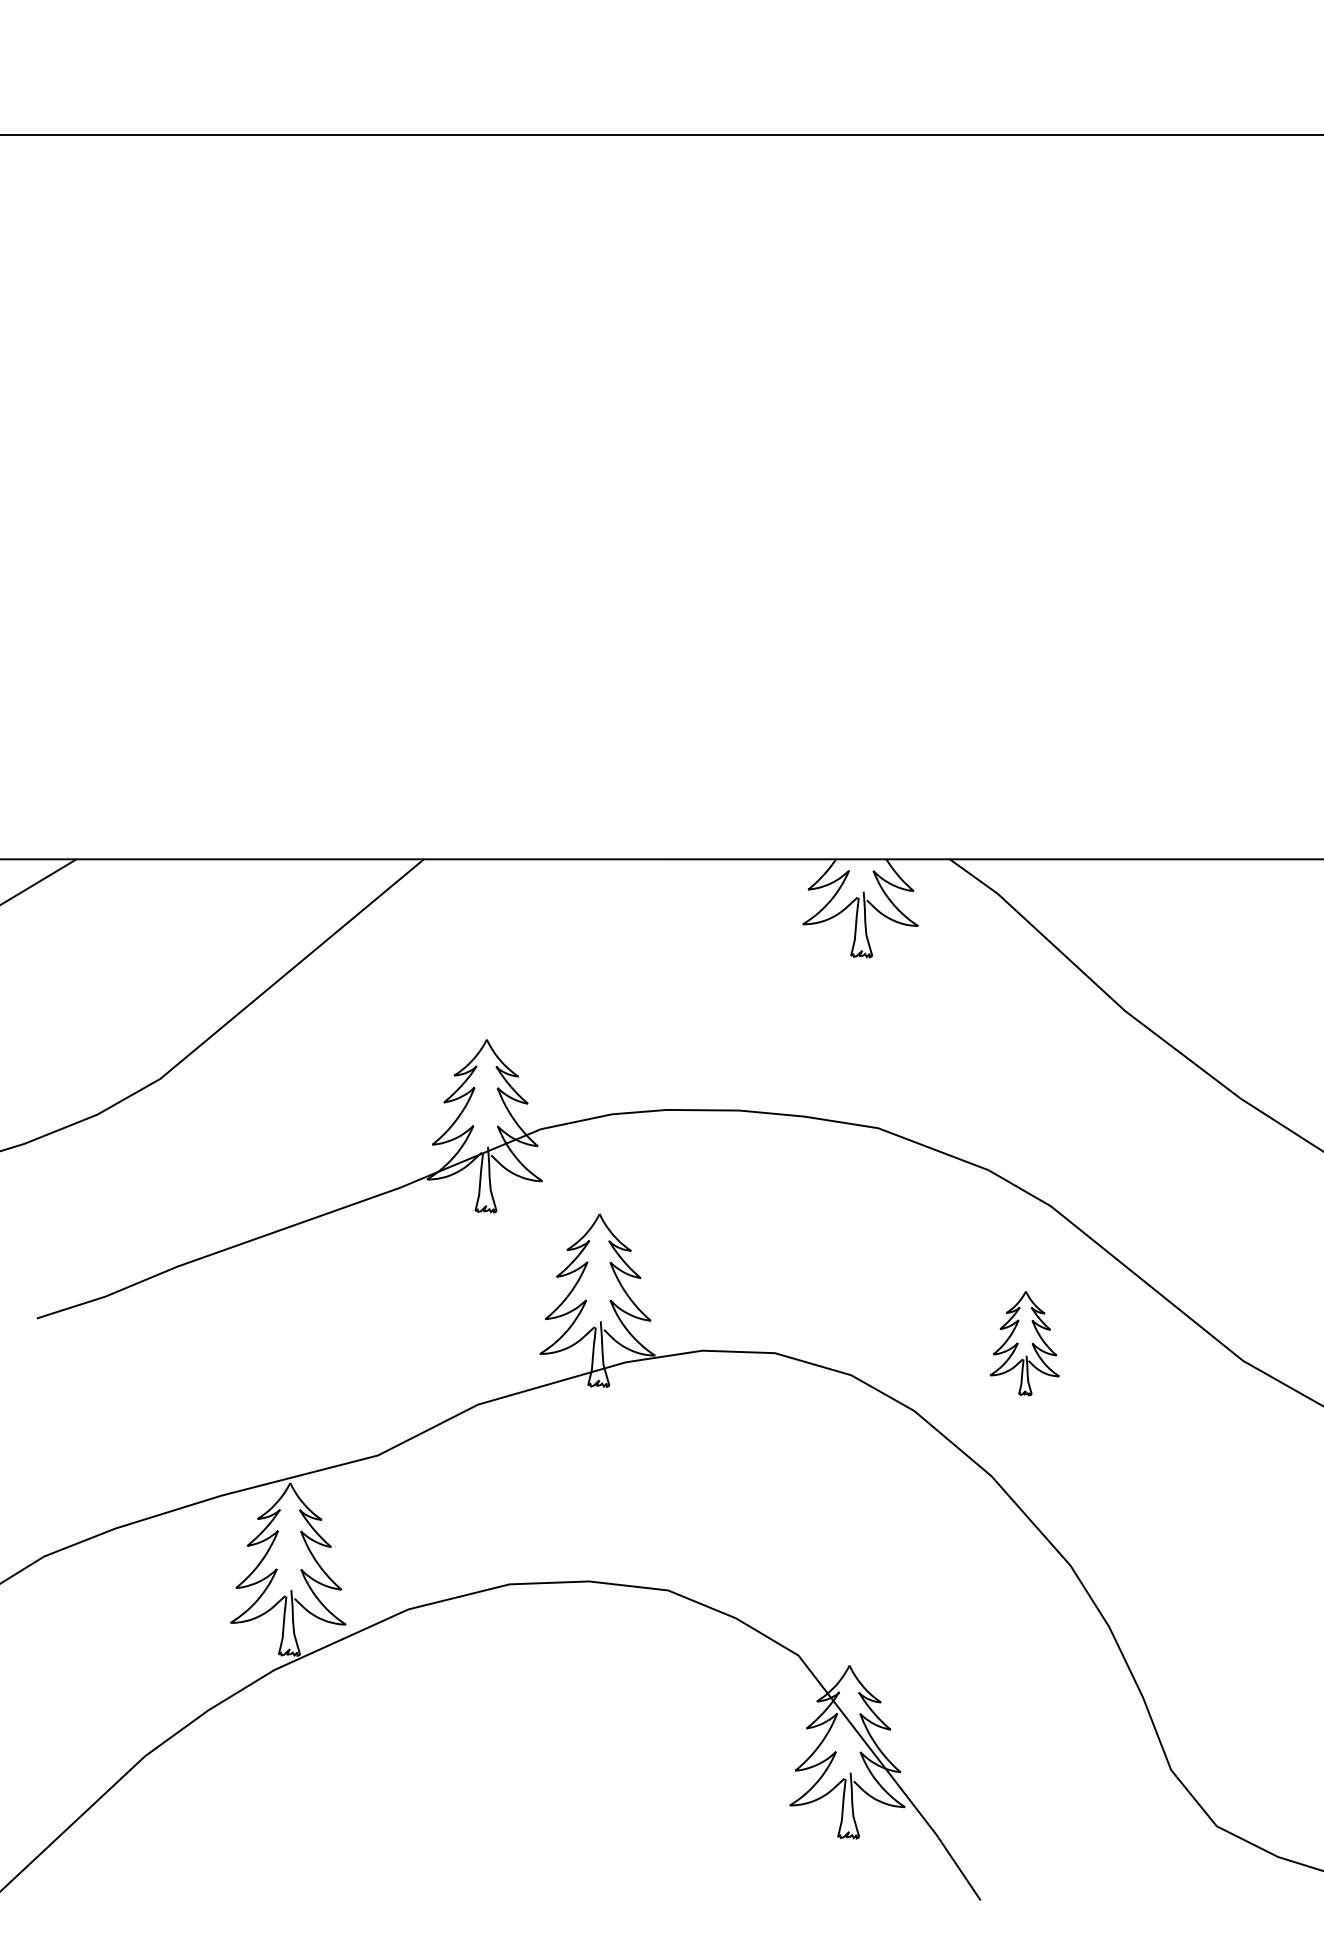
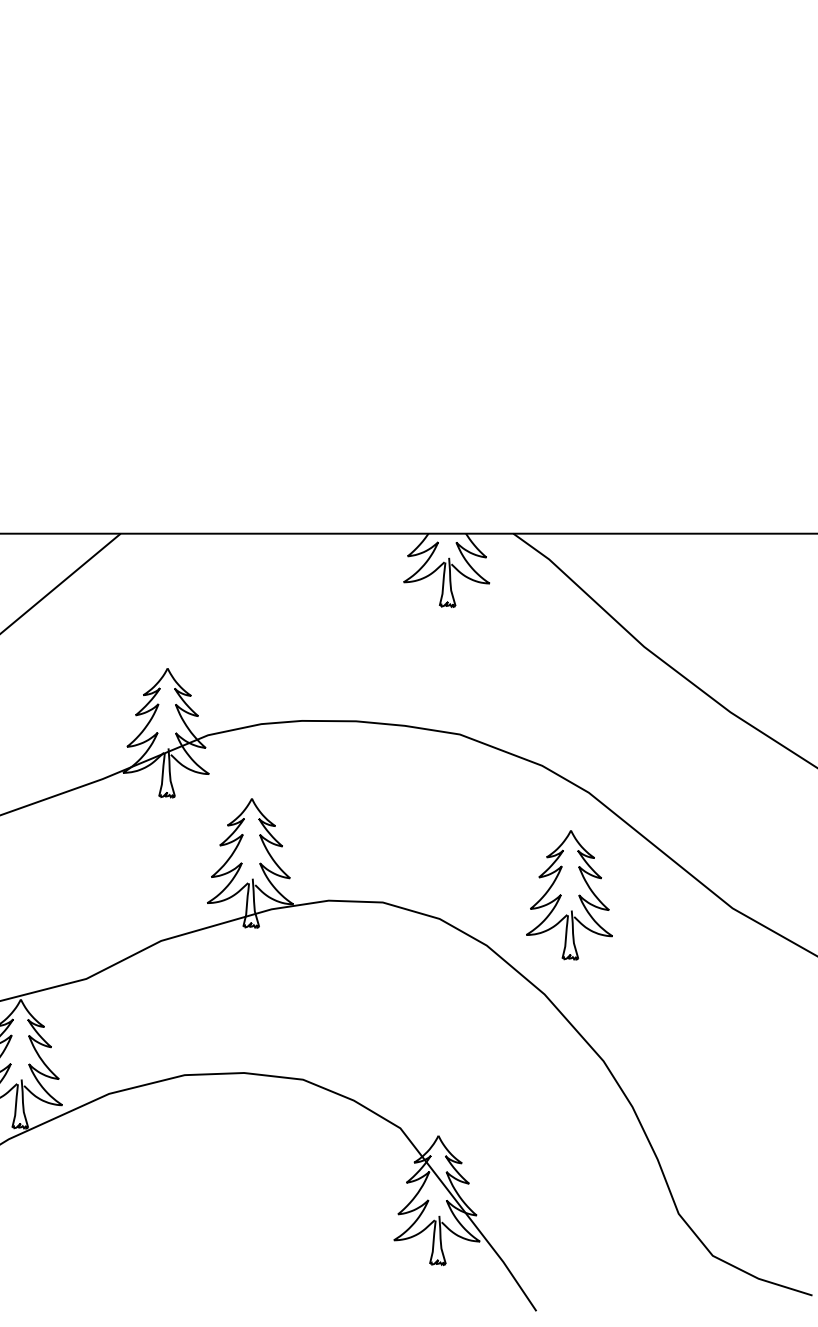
part: (1024, 1343) -> (569, 895), size x1.67

